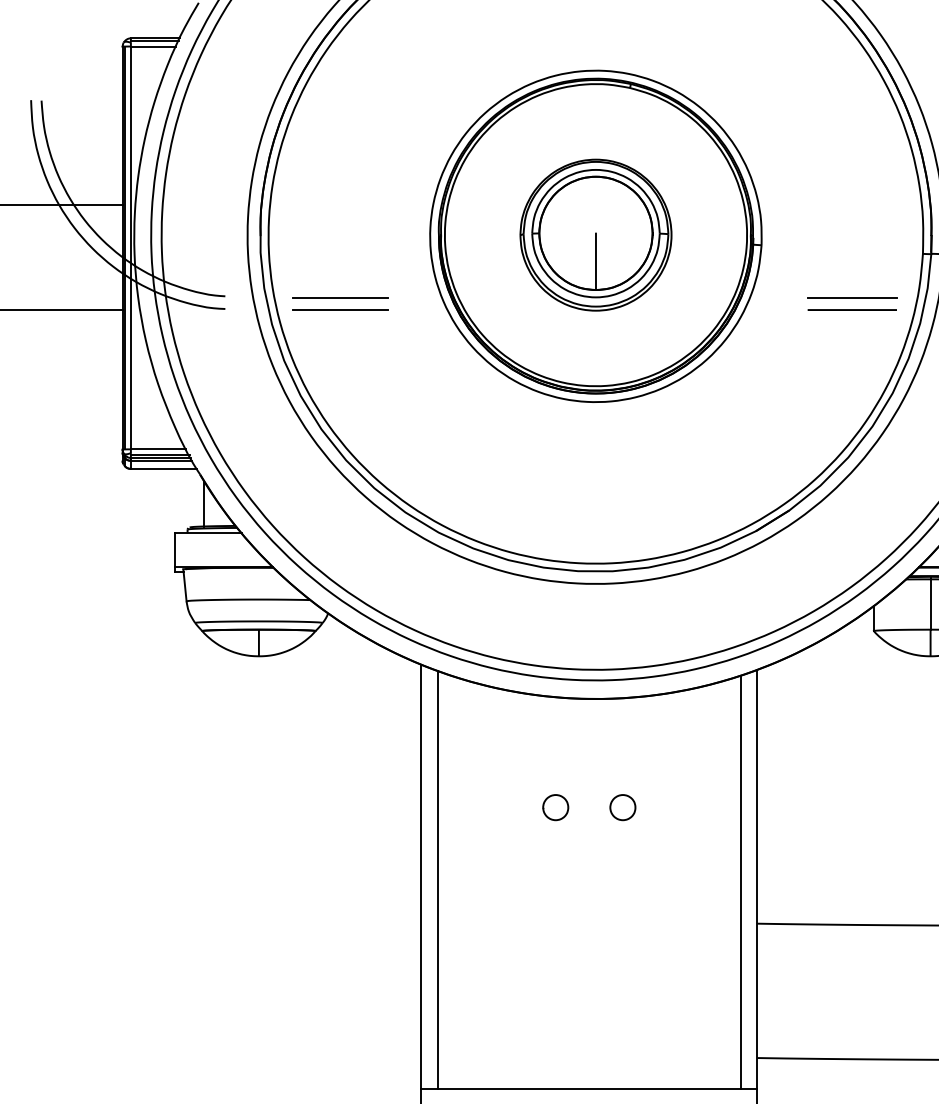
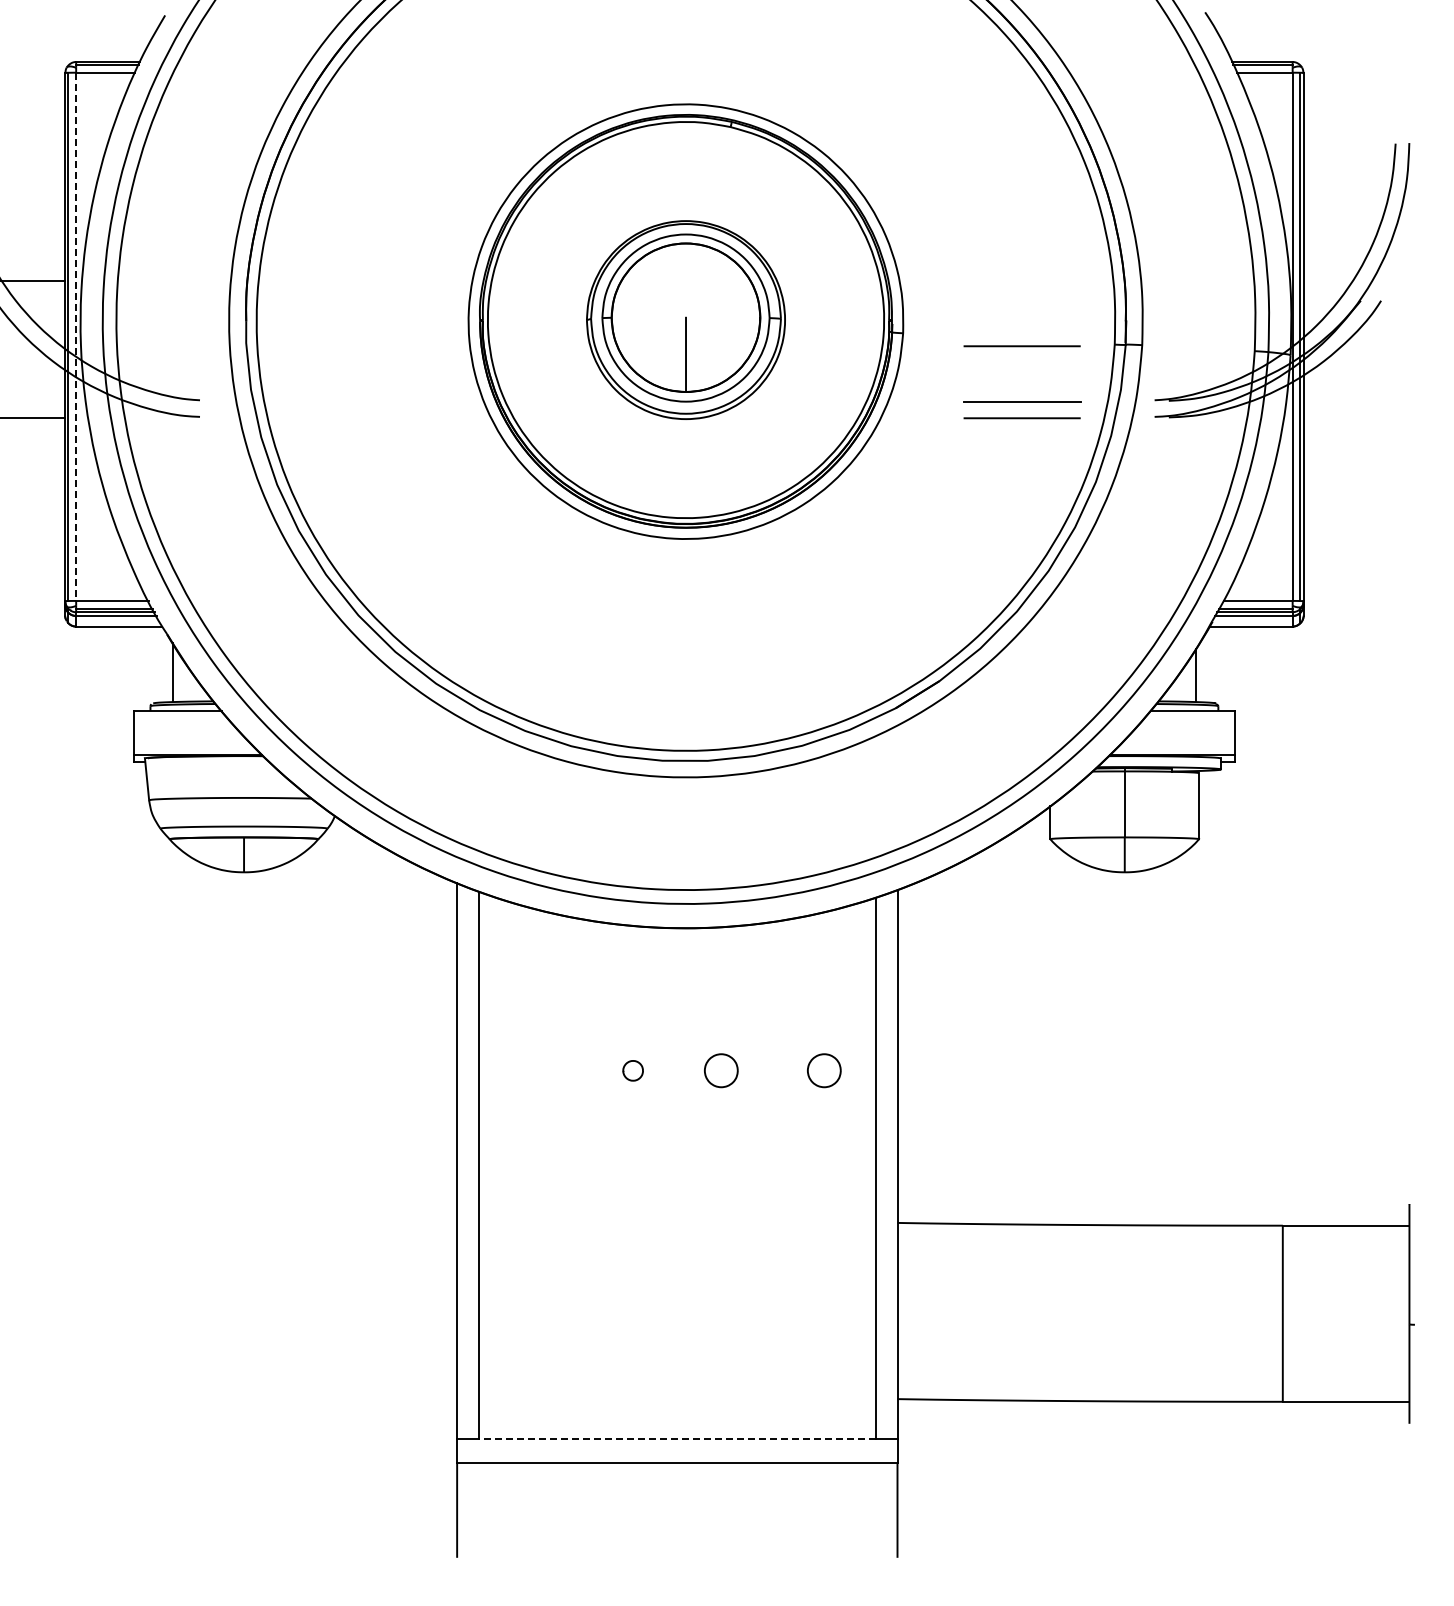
line: (131, 248) -> (76, 337), solid -> dashed
line: (851, 255) -> (1021, 346), added
line: (340, 297) -> (350, 401), removed
line: (340, 310) -> (350, 418), removed
part: (555, 807) -> (632, 1070), size x0.6
part: (701, 807) -> (824, 1070), added
line: (588, 1088) -> (676, 1439), solid -> dashed

